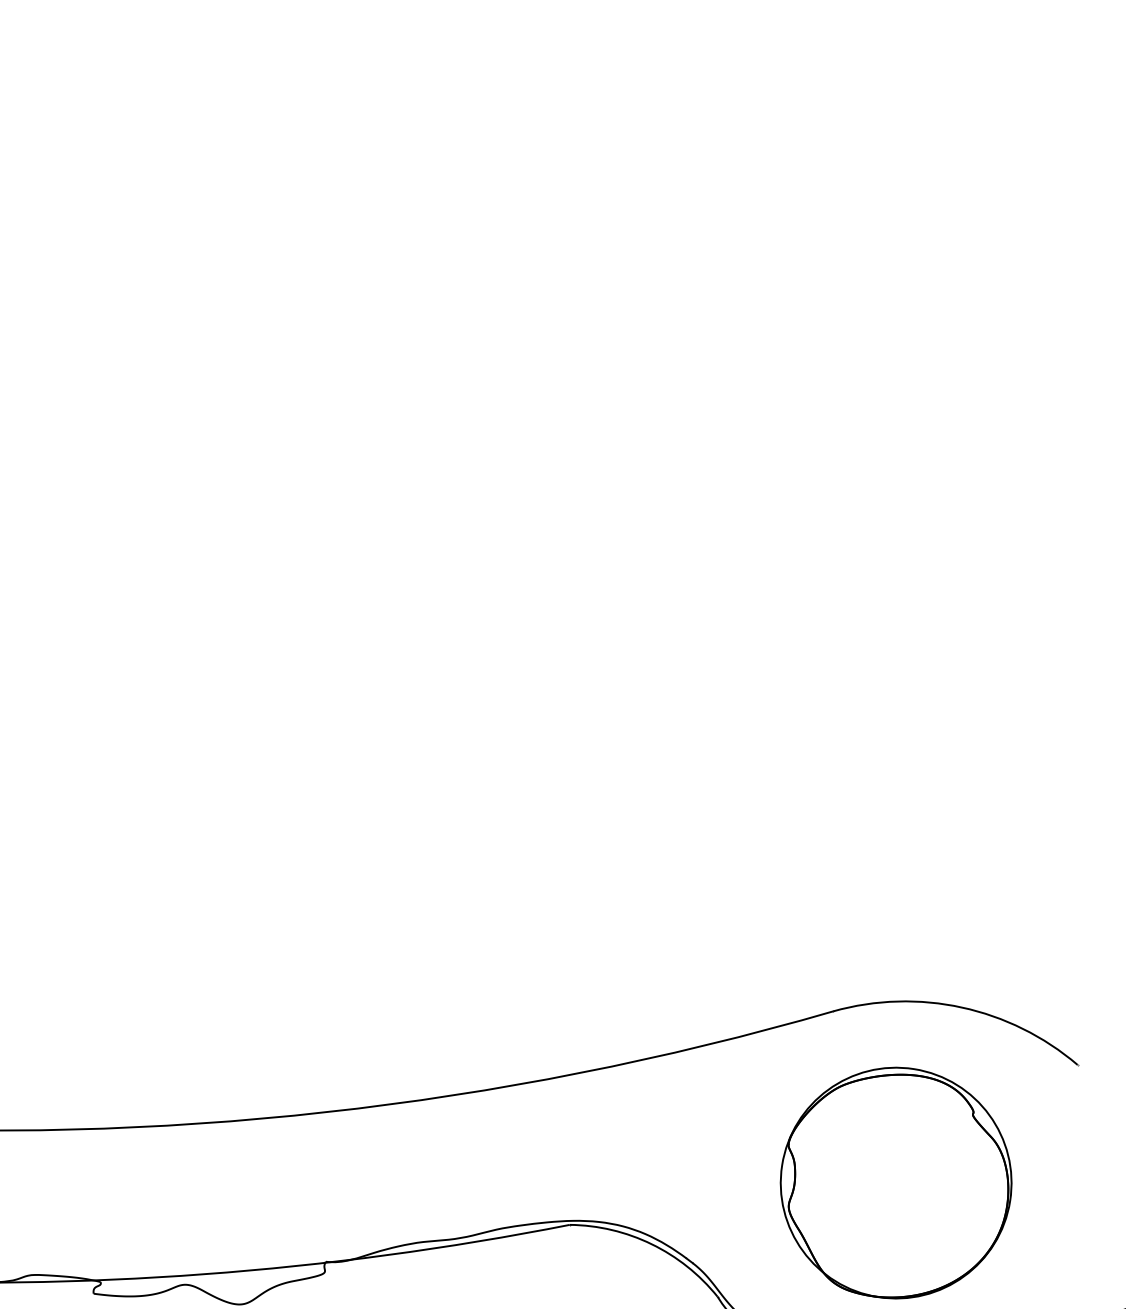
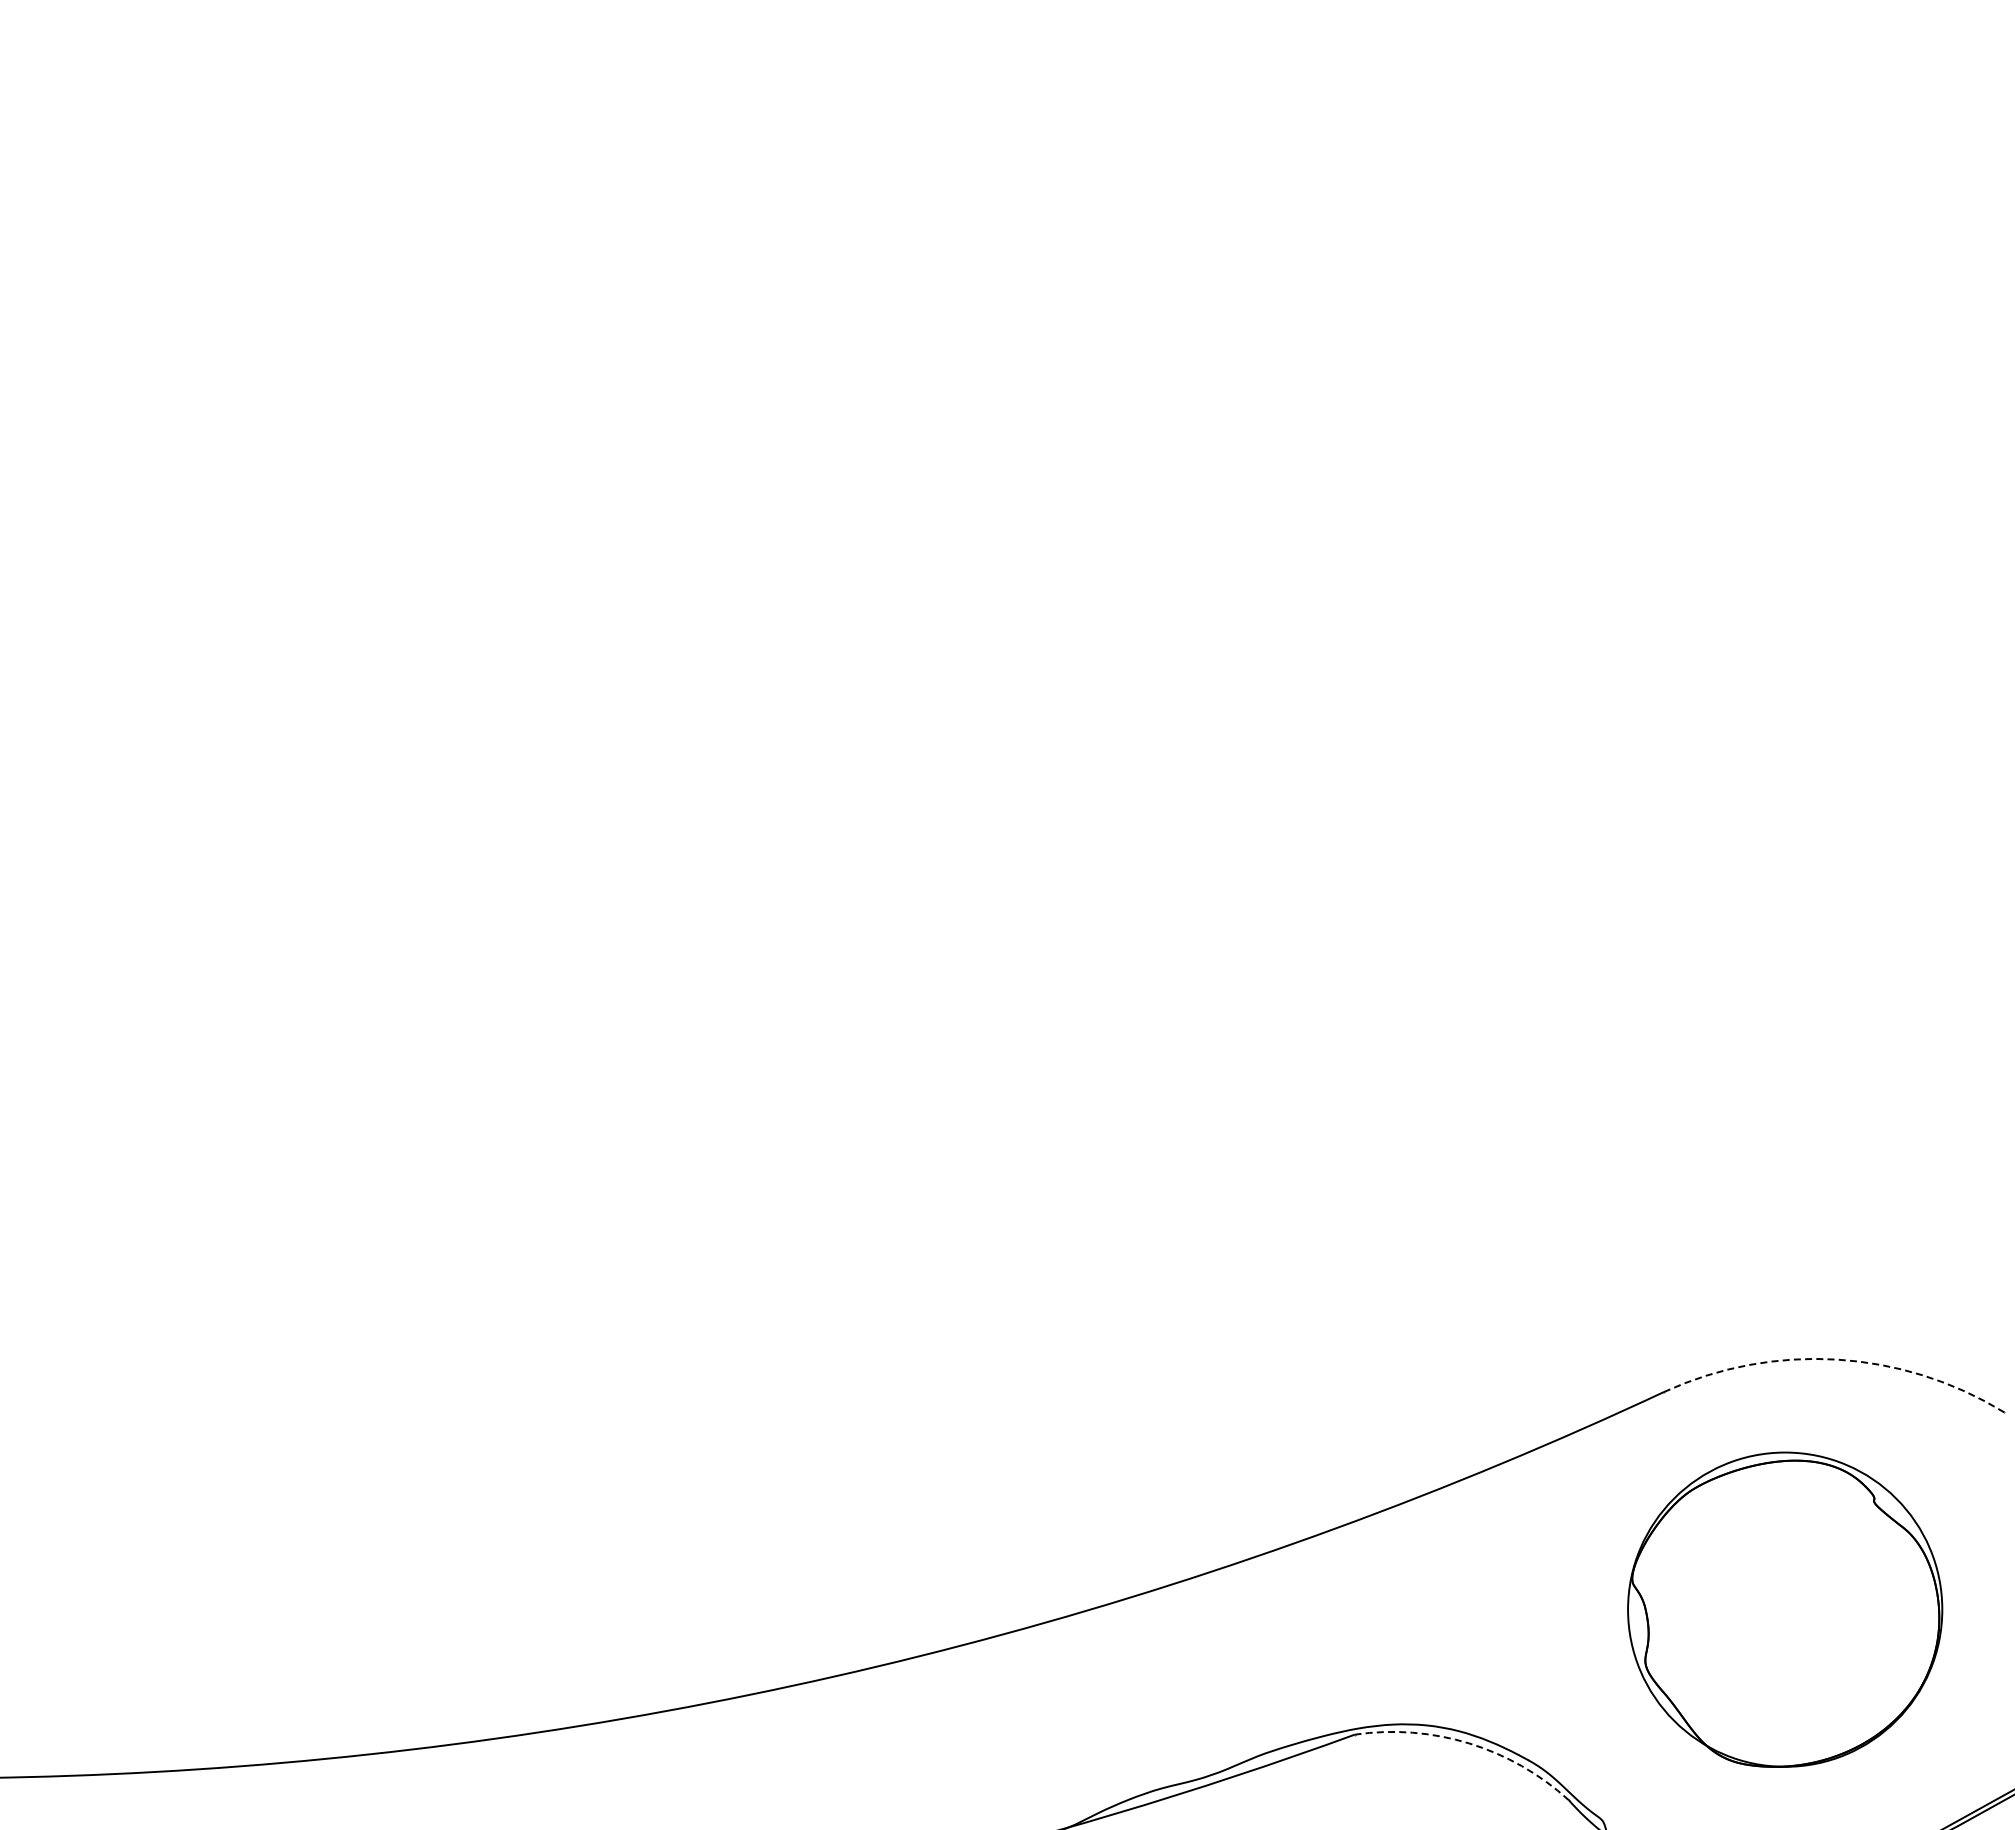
arc: (961, 1007) -> (1836, 1359), solid -> dashed
arc: (651, 1244) -> (1469, 1743), solid -> dashed

